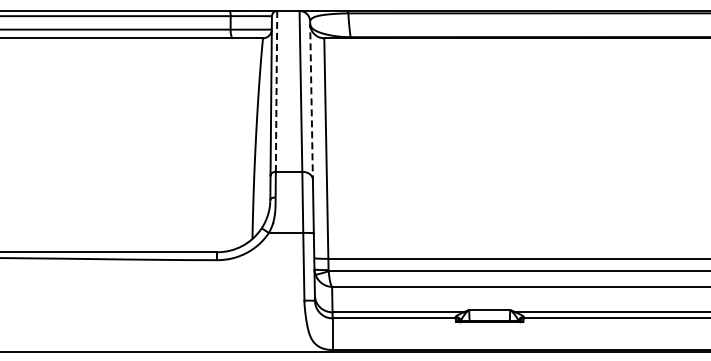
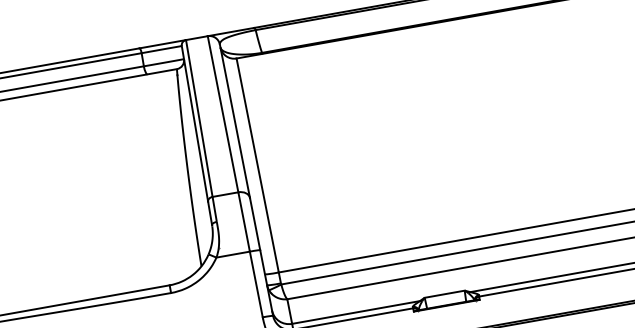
line: (276, 91) -> (199, 118), dashed -> solid
line: (311, 100) -> (234, 121), dashed -> solid

